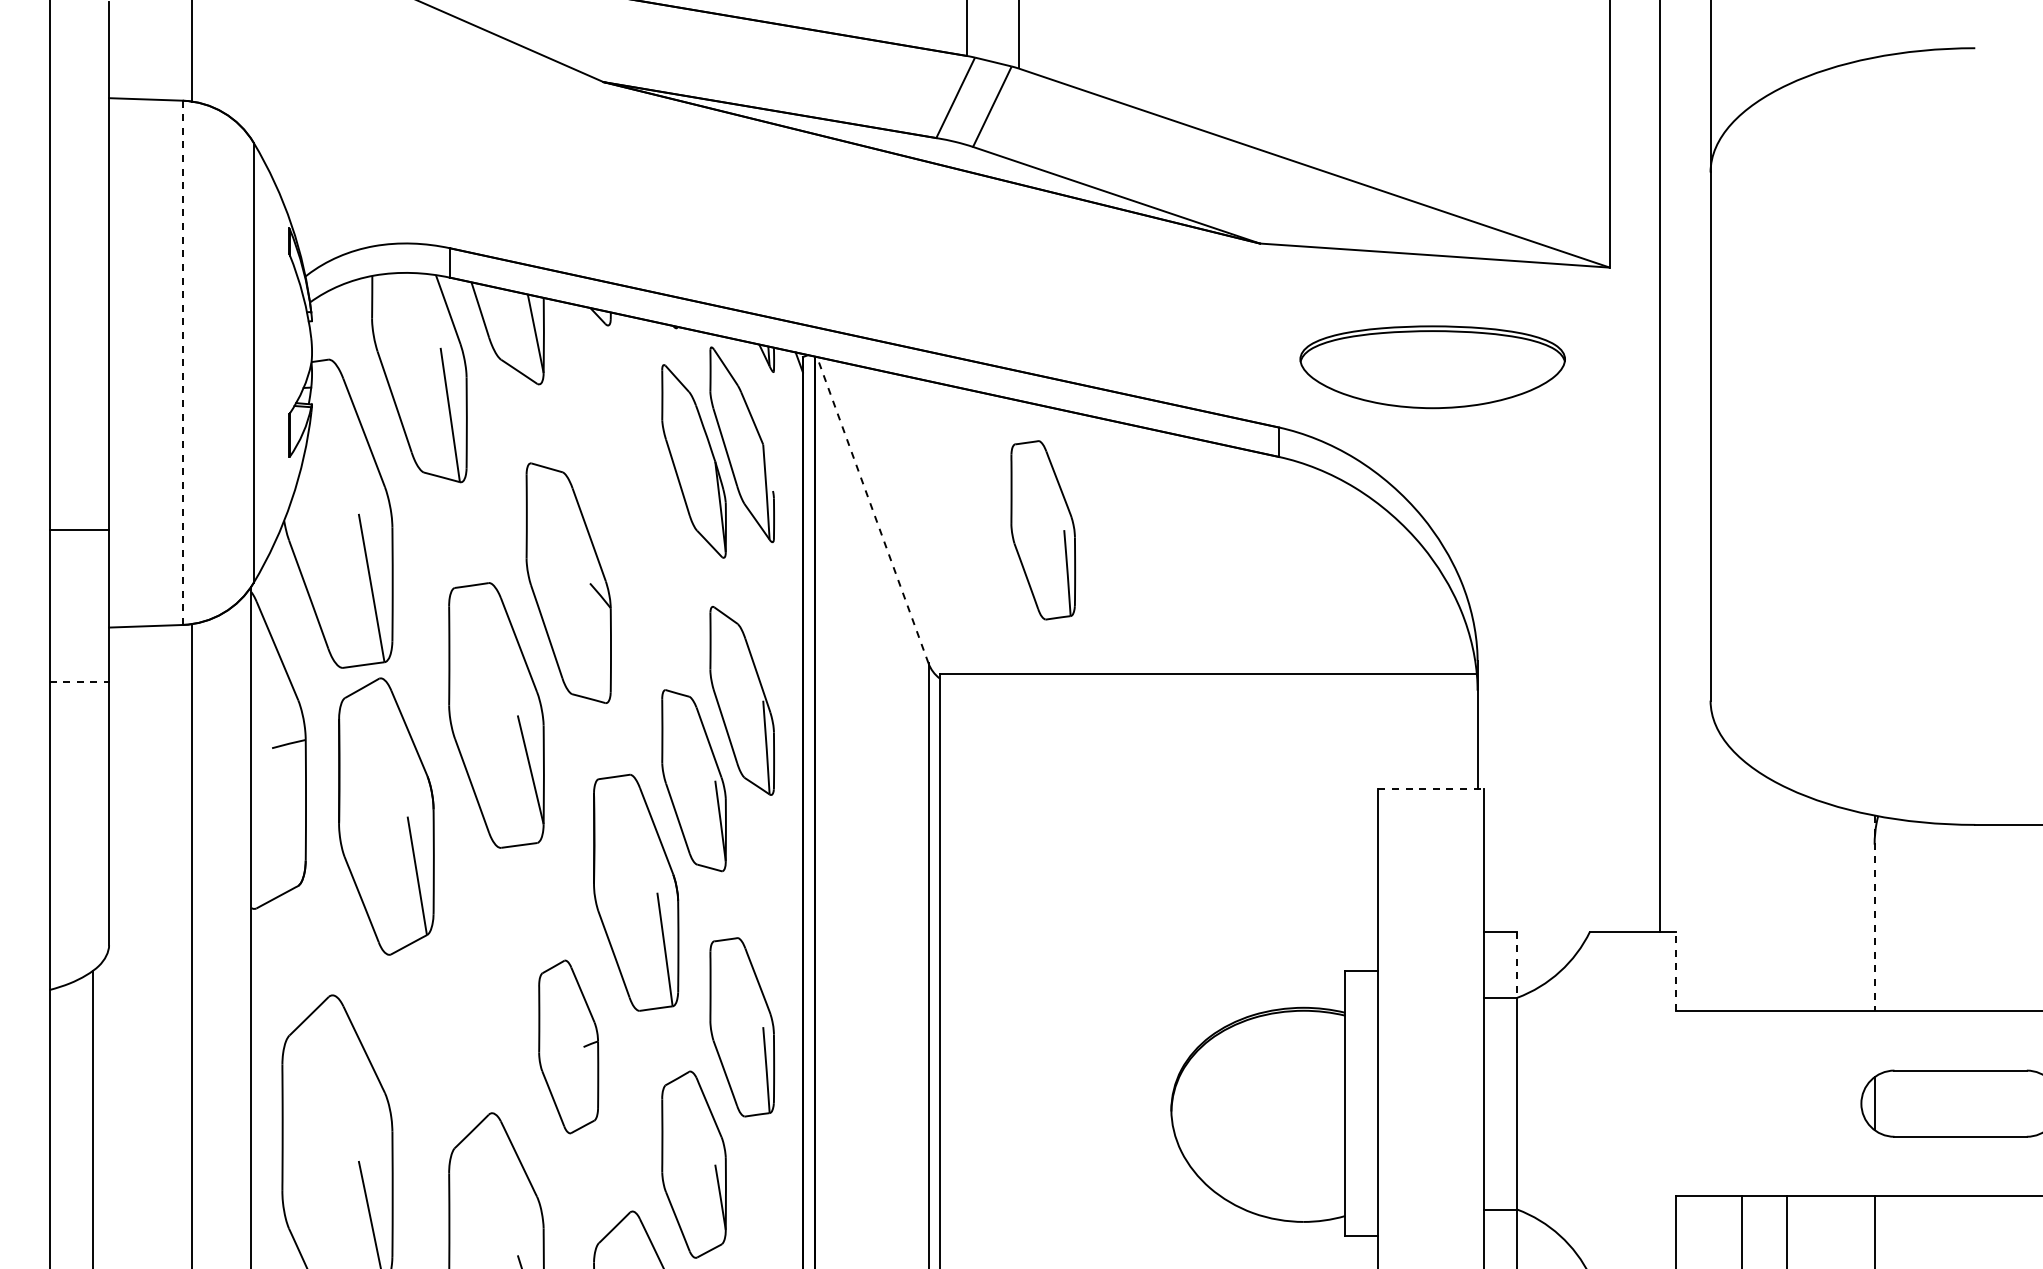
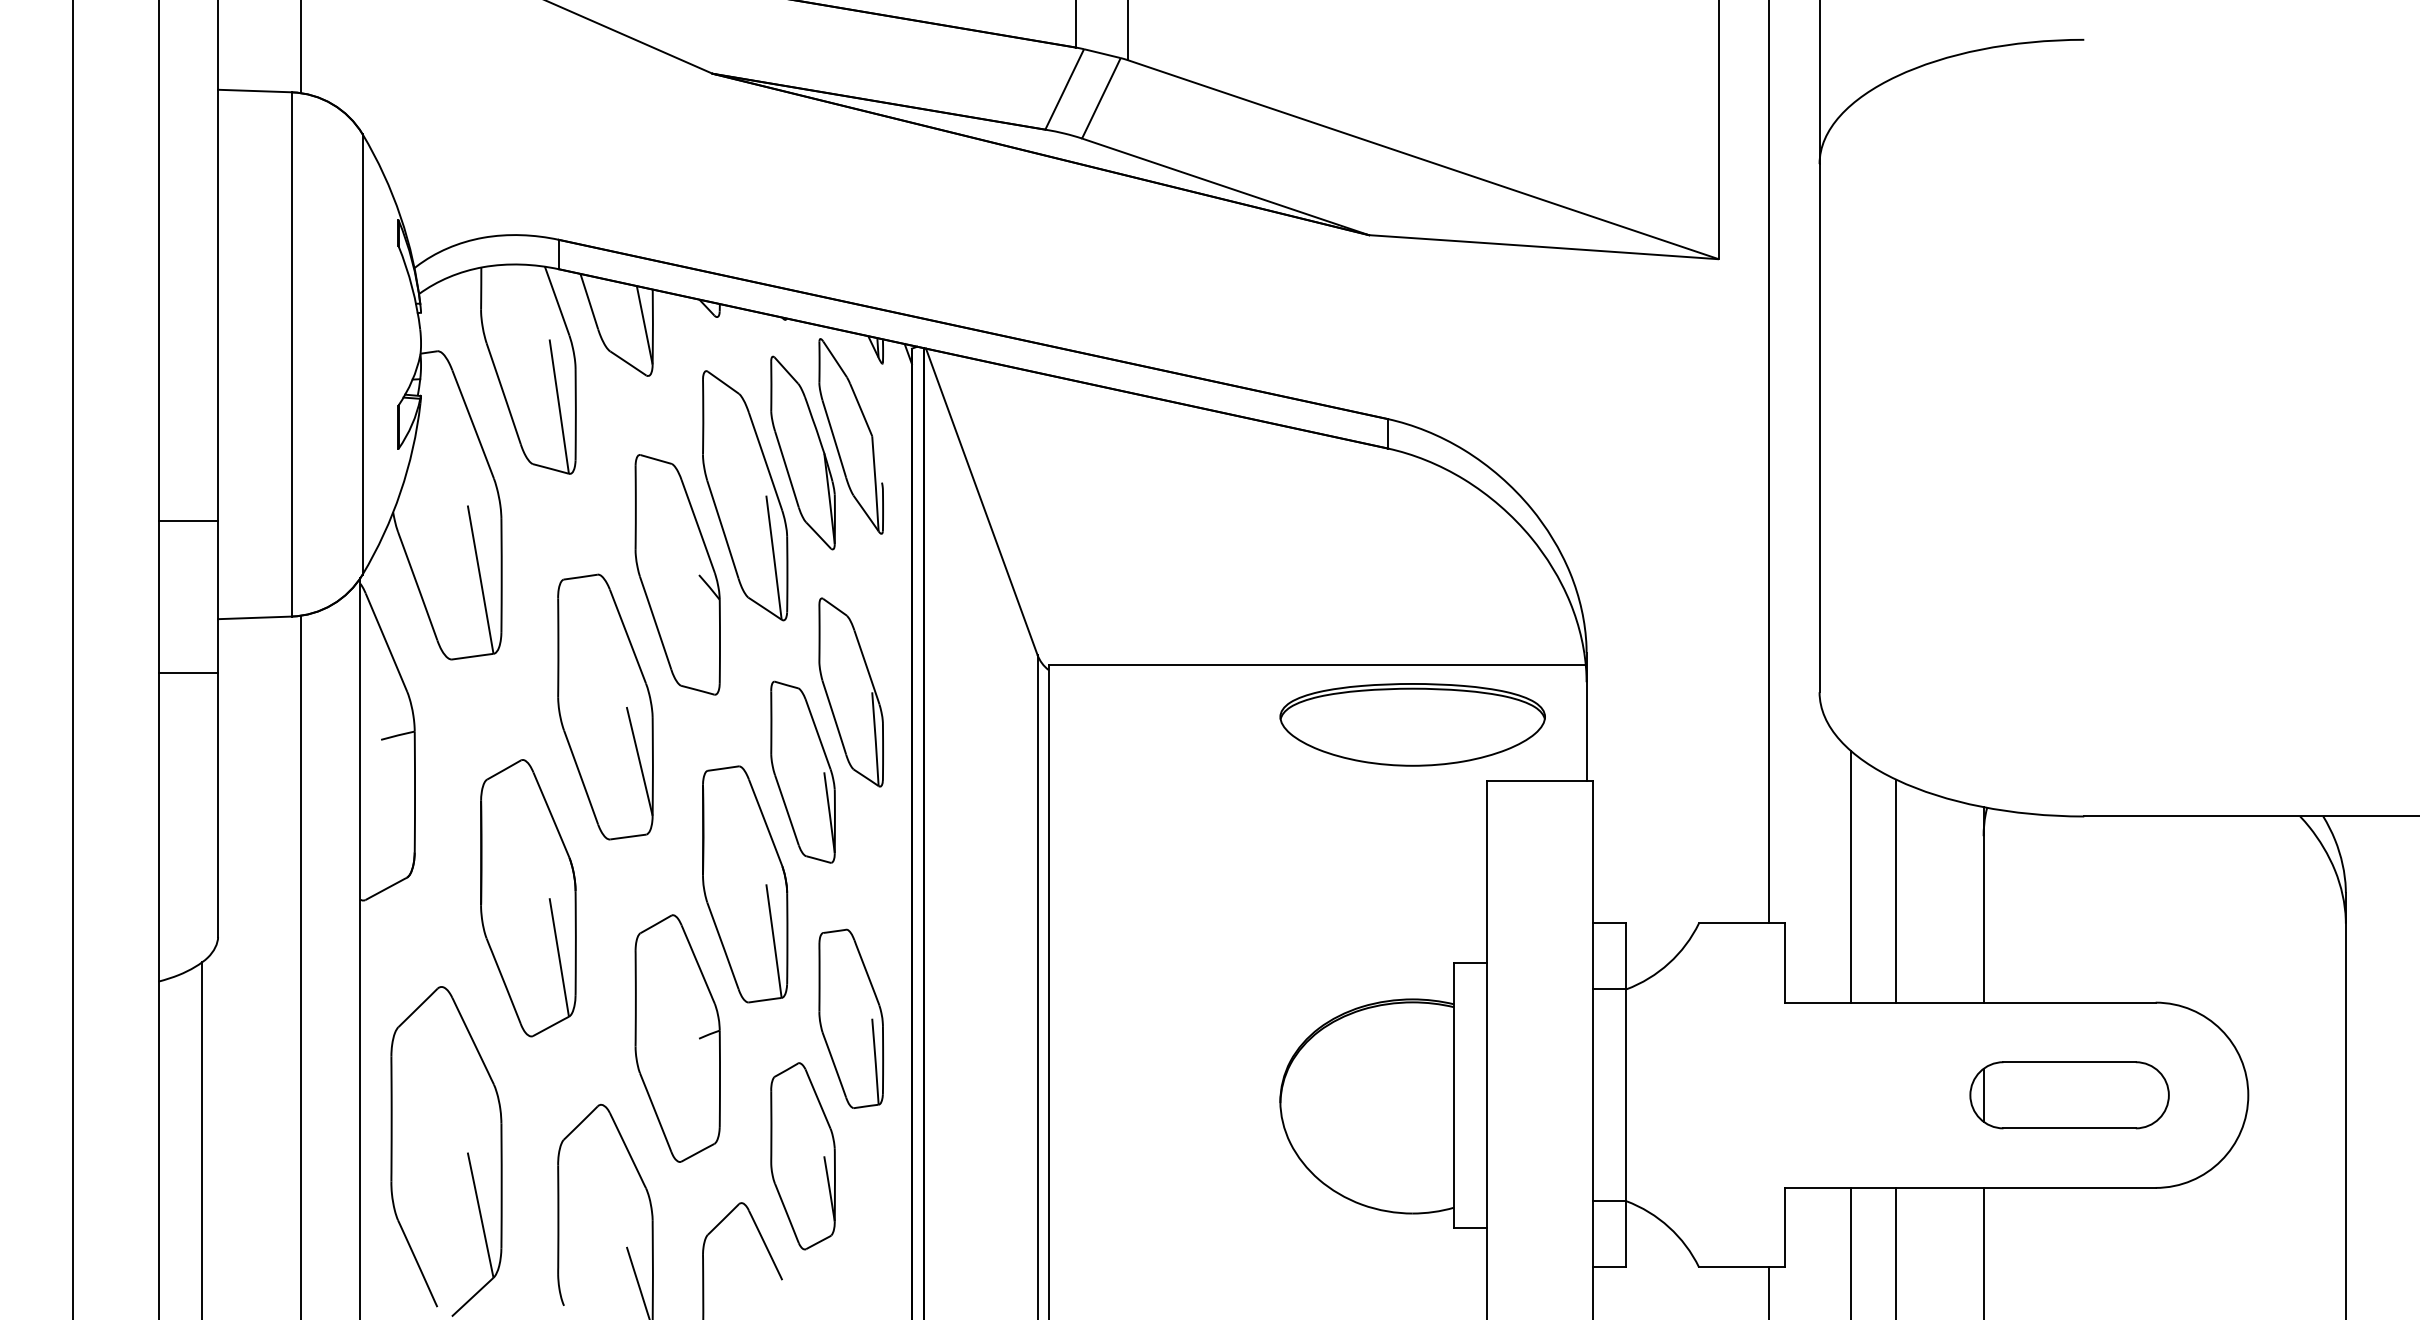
line: (182, 361) -> (291, 353), dashed -> solid
part: (1432, 366) -> (1412, 724), moved
part: (636, 503) -> (745, 495), added
line: (872, 509) -> (981, 501), dashed -> solid
part: (1043, 529) -> (1152, 521), removed
line: (79, 681) -> (188, 673), dashed -> solid
line: (1431, 788) -> (1540, 780), dashed -> solid
part: (386, 816) -> (528, 898), moved
line: (1742, 884) -> (1851, 876), added
line: (1786, 898) -> (1895, 890), added
line: (1874, 912) -> (1983, 904), dashed -> solid
line: (1517, 964) -> (1626, 956), dashed -> solid
line: (1676, 970) -> (1785, 962), dashed -> solid
part: (568, 1046) -> (677, 1038), size x1.43

